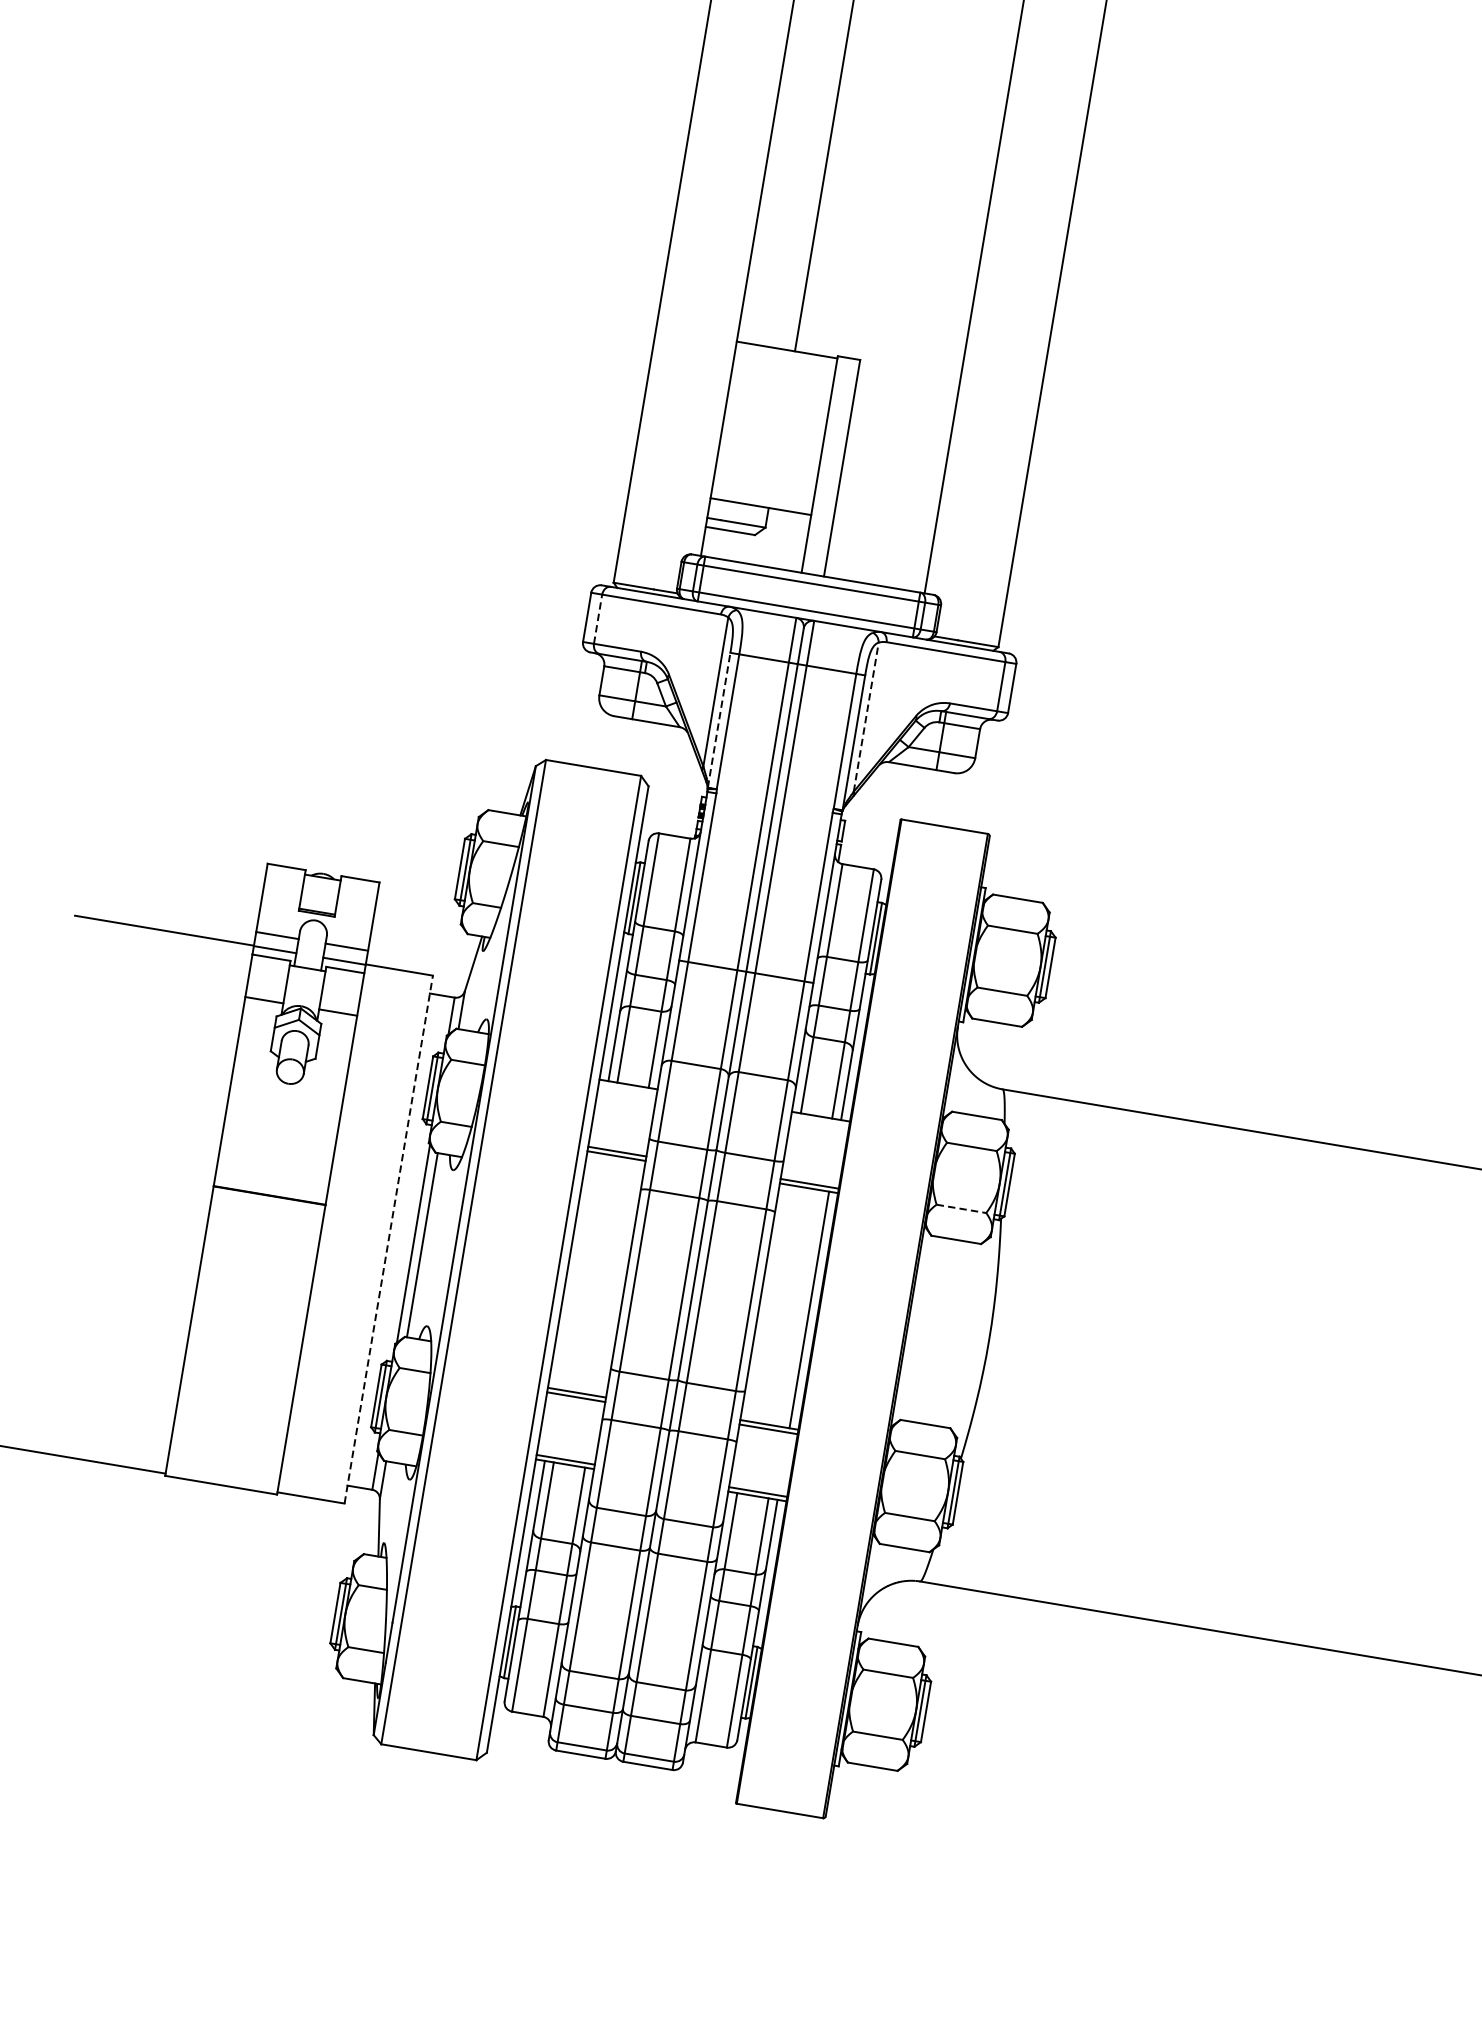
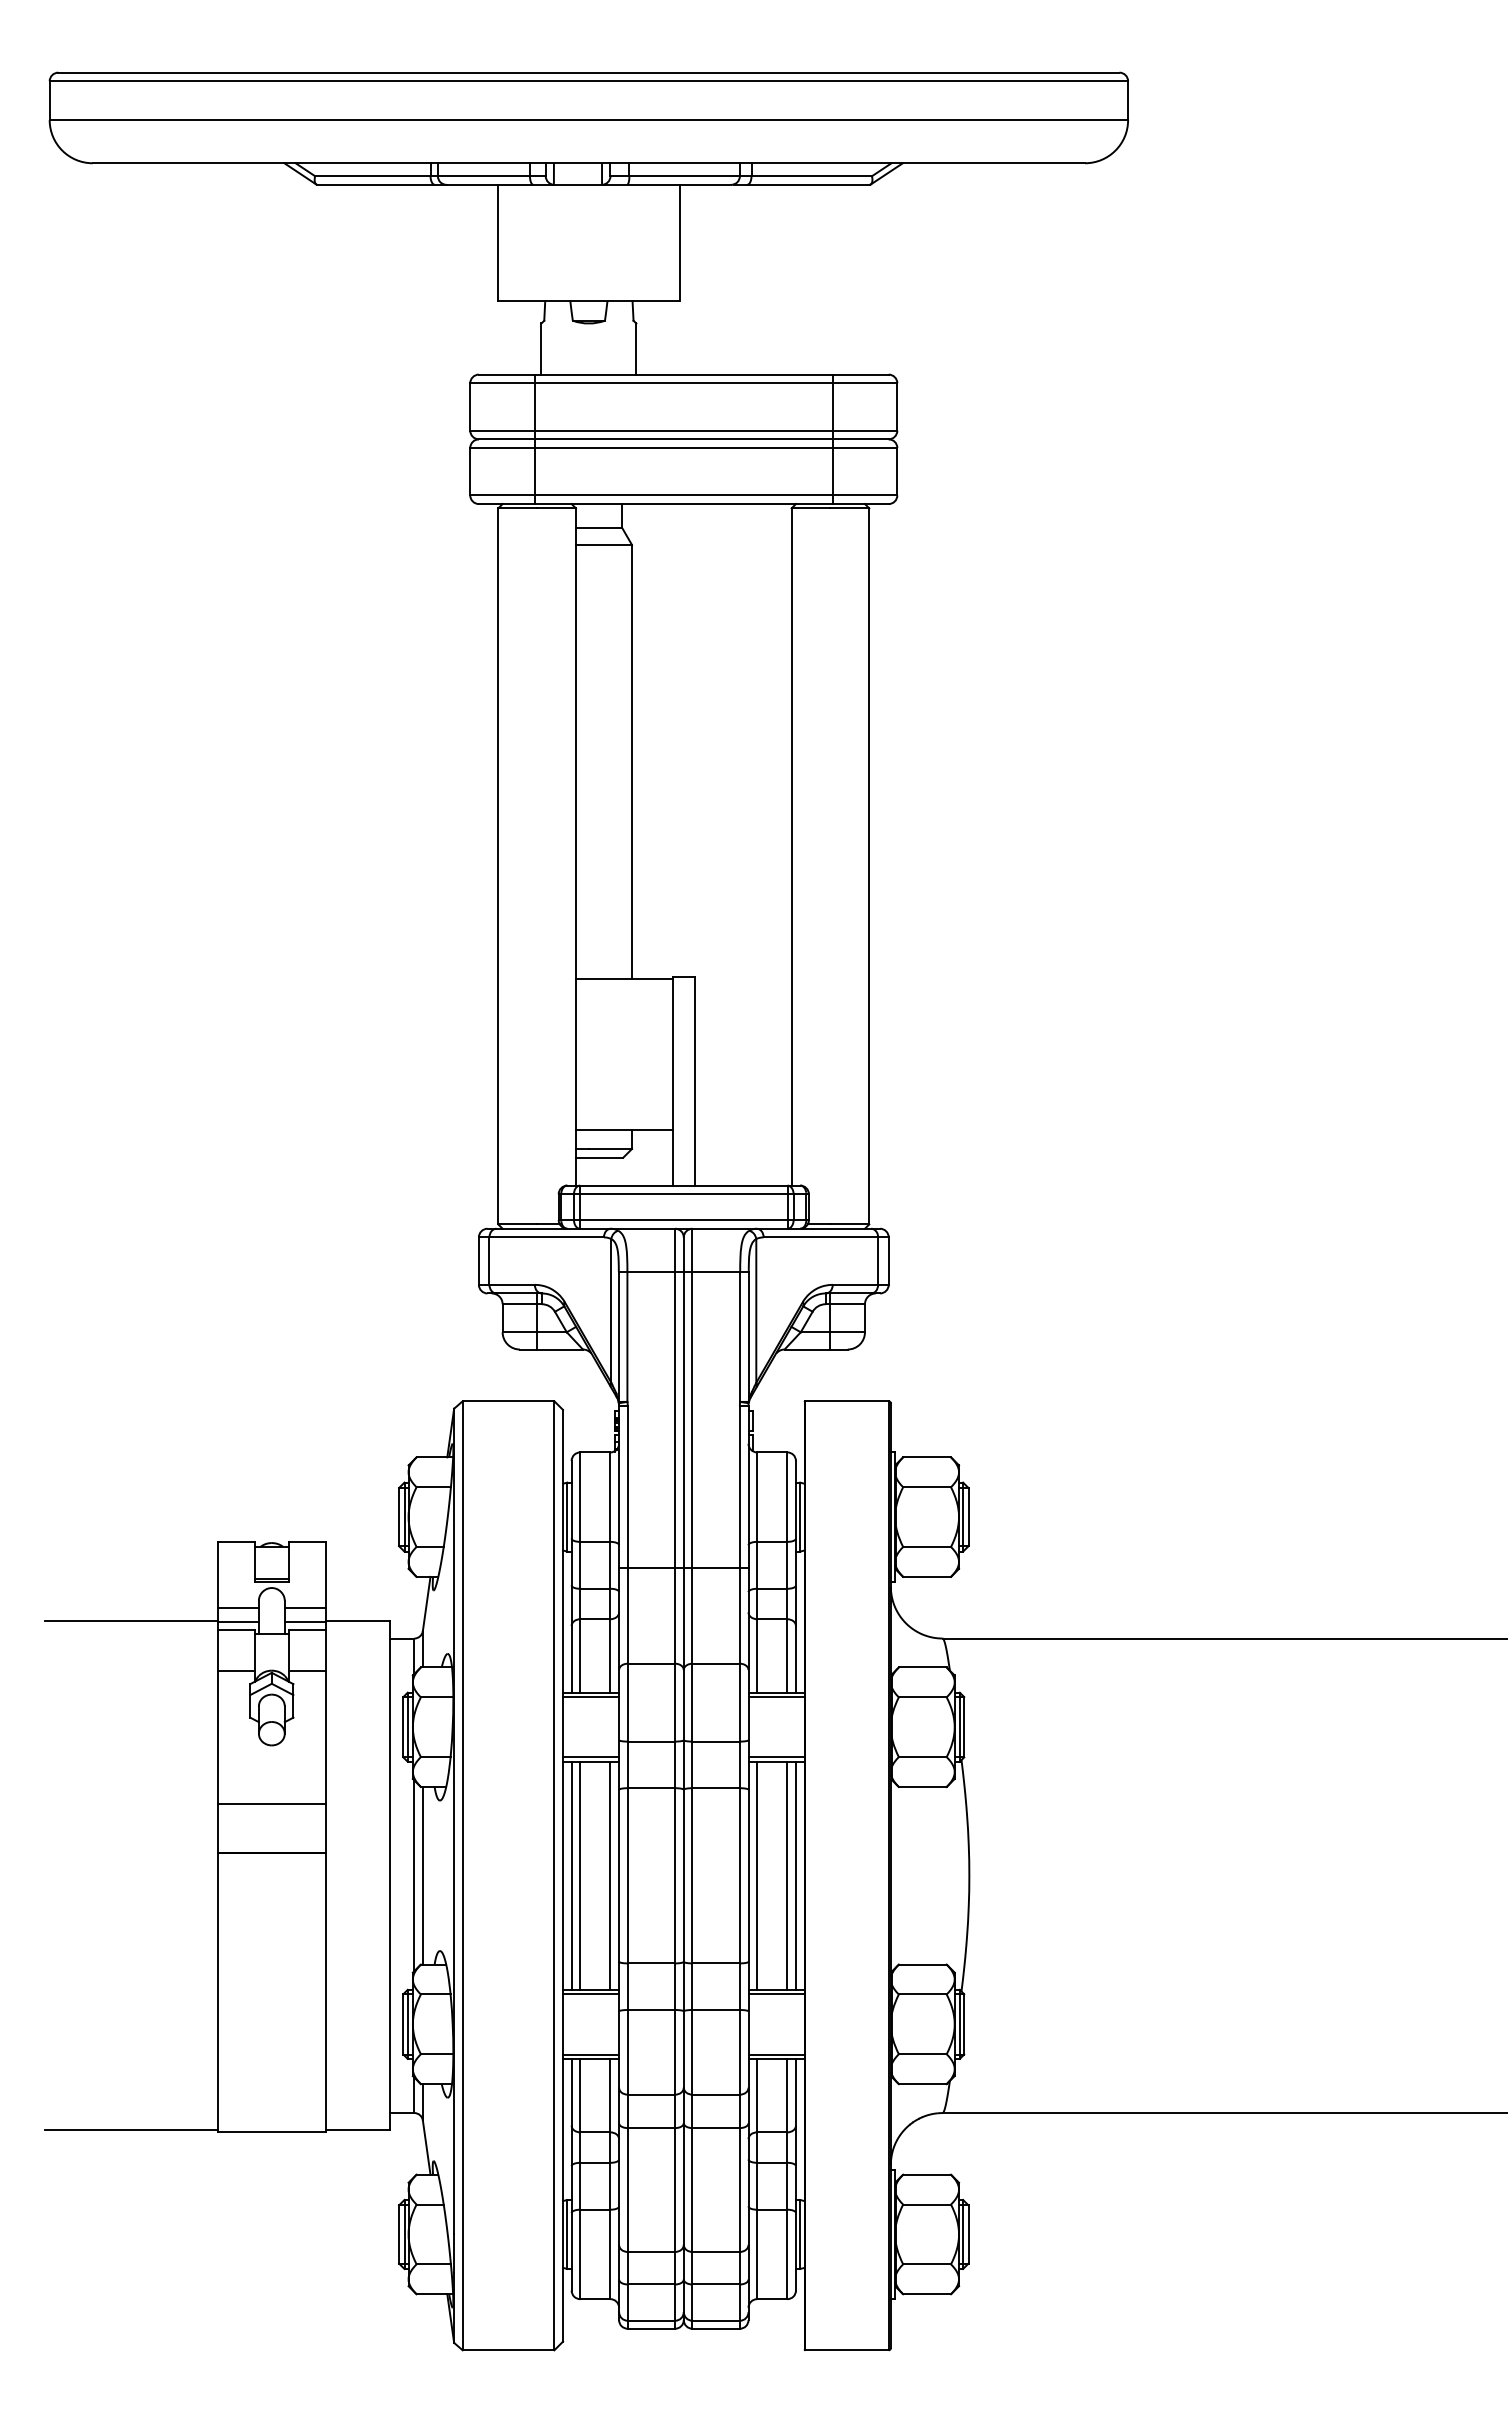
line: (598, 619) -> (489, 1261), dashed -> solid
line: (866, 716) -> (756, 1310), dashed -> solid
line: (718, 719) -> (618, 1336), dashed -> solid
line: (628, 1089) -> (591, 1697), added
line: (820, 1121) -> (776, 1697), added
line: (277, 1143) -> (271, 1803), added
line: (961, 1209) -> (922, 1757), dashed -> solid
line: (388, 1239) -> (390, 1875), dashed -> solid
line: (576, 1270) -> (571, 1875), added
line: (585, 1272) -> (580, 1875), added
line: (617, 1277) -> (610, 1875), added
line: (769, 1302) -> (757, 1875), added
line: (800, 1308) -> (787, 1875), added

